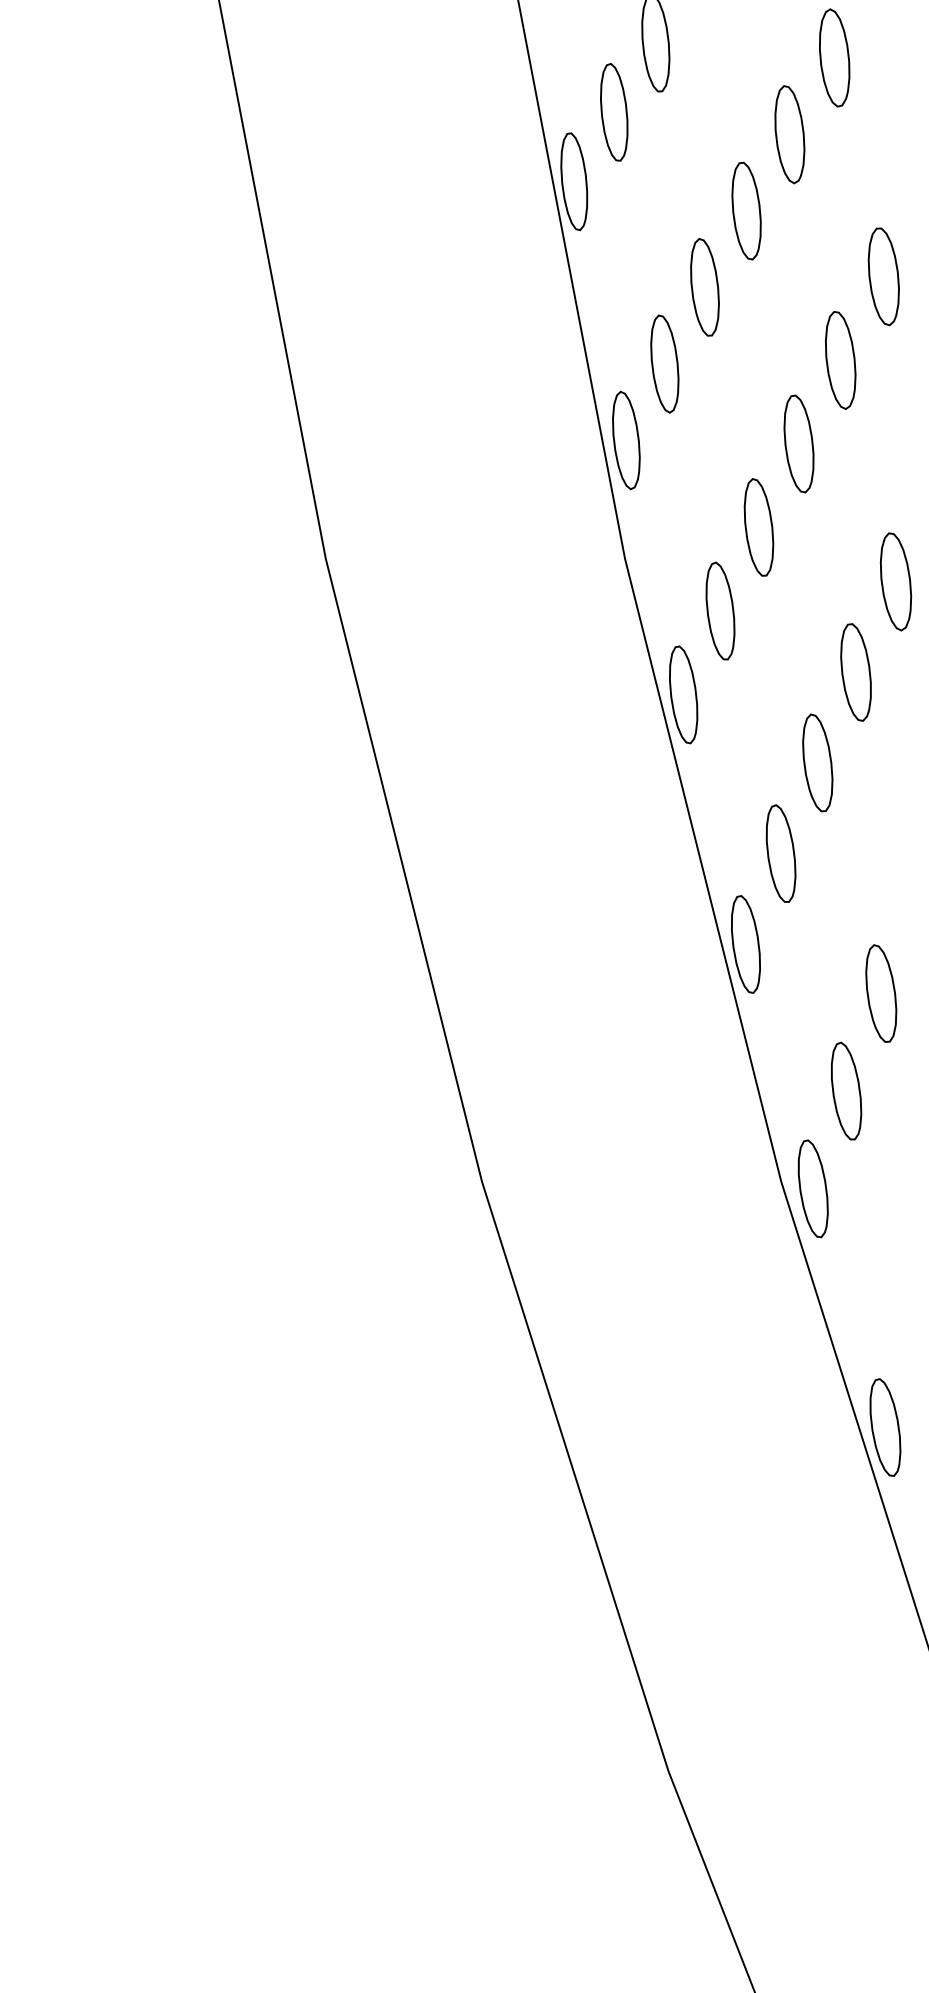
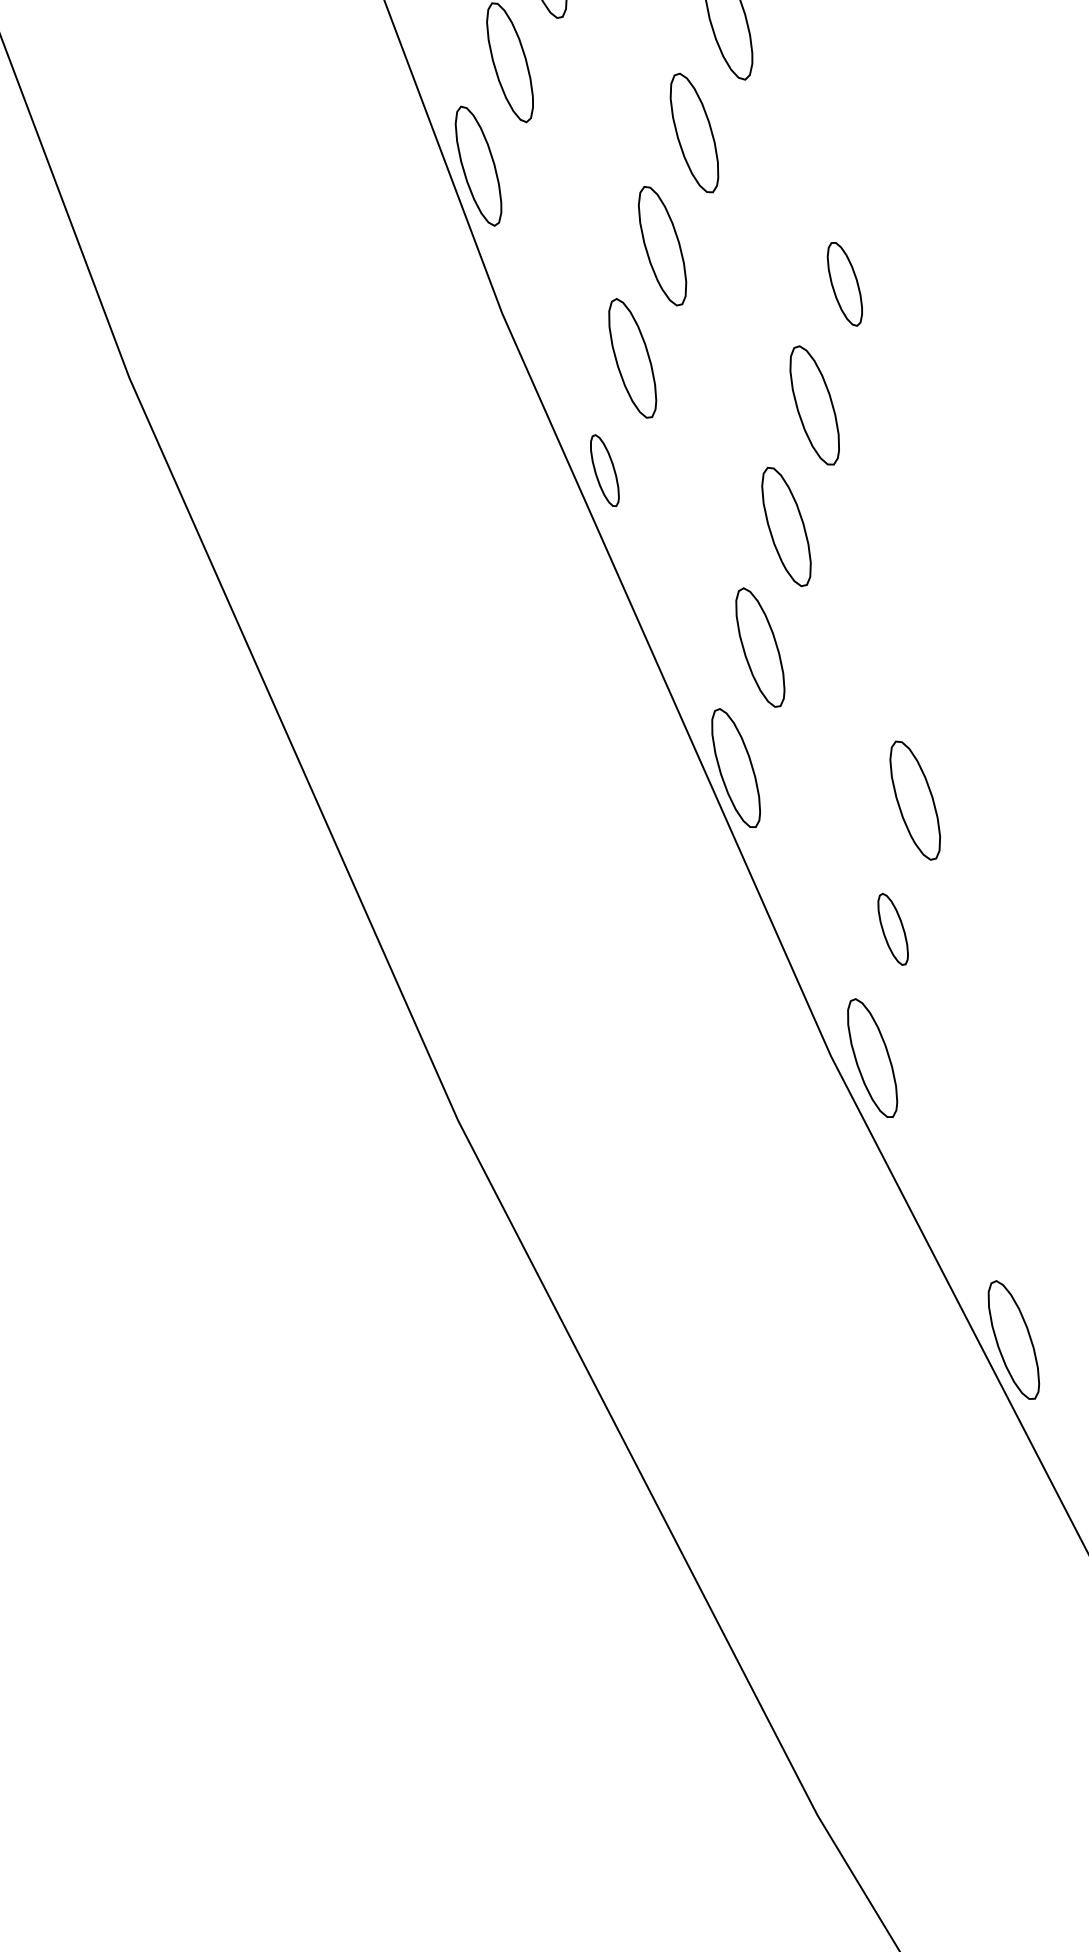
part: (895, 581) -> (844, 283), size x0.7
part: (683, 694) -> (604, 470), size x0.6
part: (846, 1090) -> (892, 928), size x0.6

